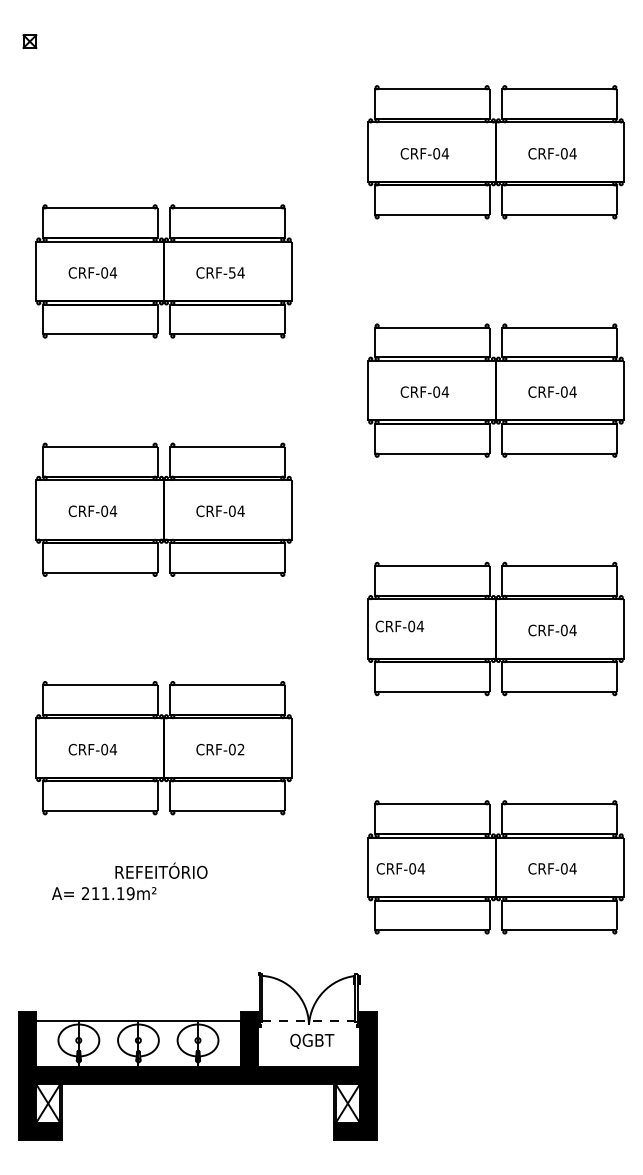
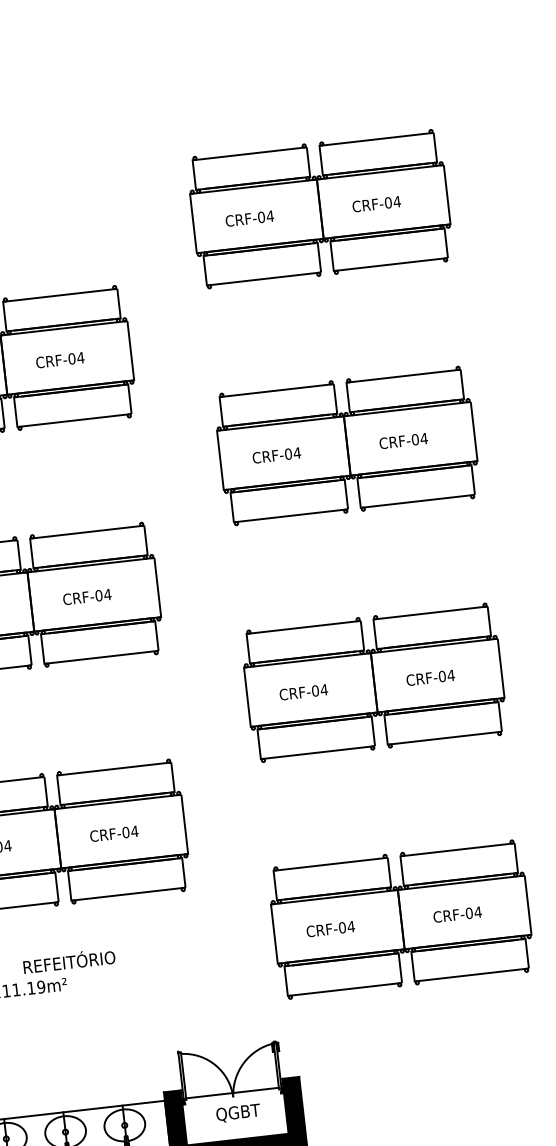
text: (231, 272) -> (71, 358), CRF-54 -> CRF-04
text: (399, 626) -> (303, 692), moved
text: (240, 749) -> (134, 831), CRF-02 -> CRF-04
text: (400, 868) -> (330, 928), moved
line: (308, 1020) -> (232, 1093), dashed -> solid

